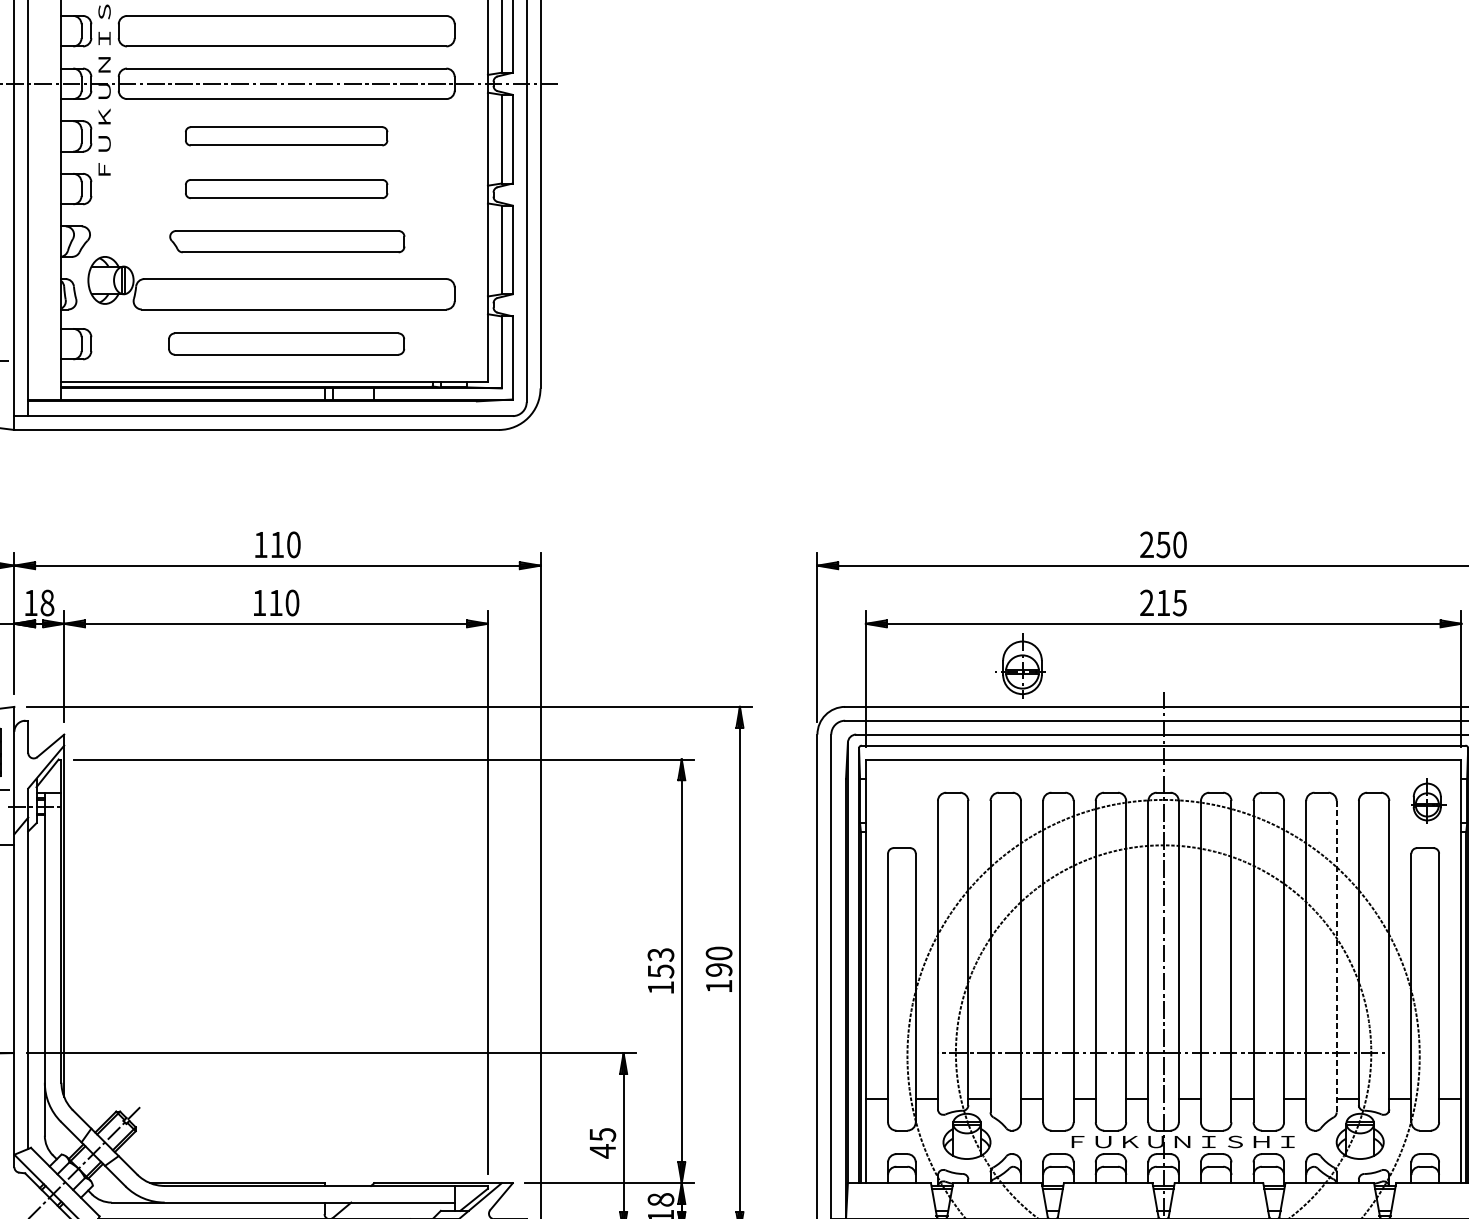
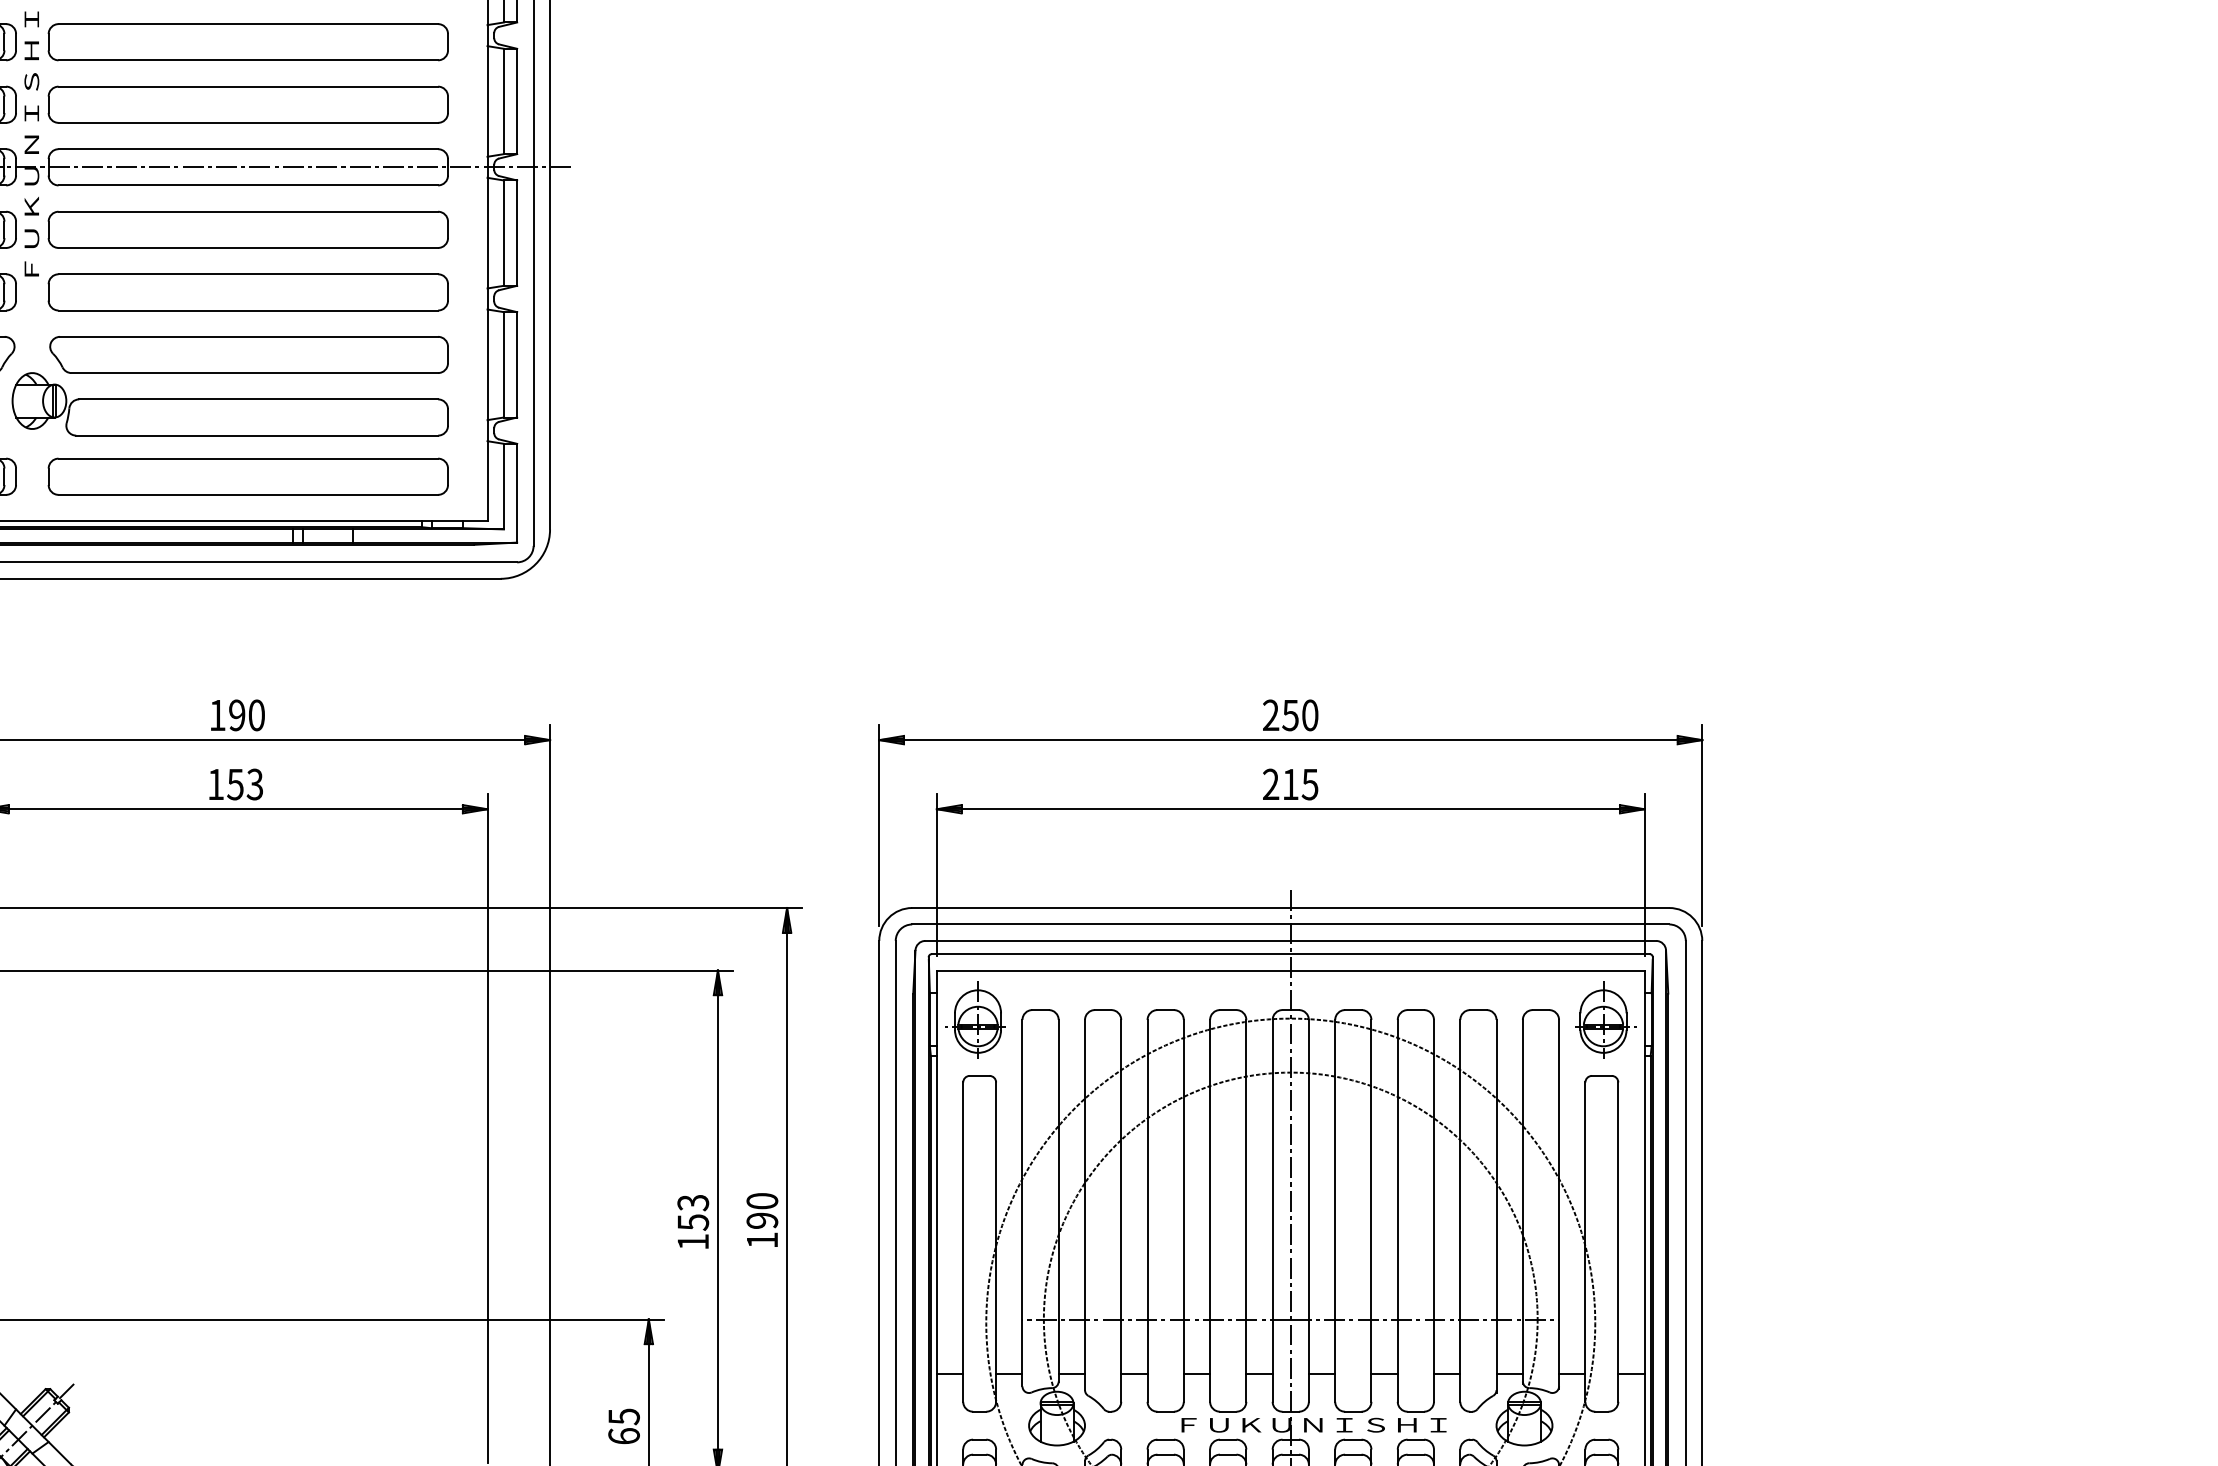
part: (286, 136) -> (247, 229), size x1.67
part: (286, 189) -> (247, 292), size x1.67
part: (286, 241) -> (248, 354), size x1.43
part: (286, 343) -> (247, 476), size x1.43
text: (277, 544) -> (237, 715), 110 -> 190
text: (284, 602) -> (245, 784), 110 -> 153
part: (1020, 666) -> (975, 1019), moved
part: (1428, 800) -> (1605, 1019), size x1.43
line: (1336, 957) -> (1496, 1206), dashed -> solid
text: (602, 1151) -> (623, 1436), 45 -> 65

